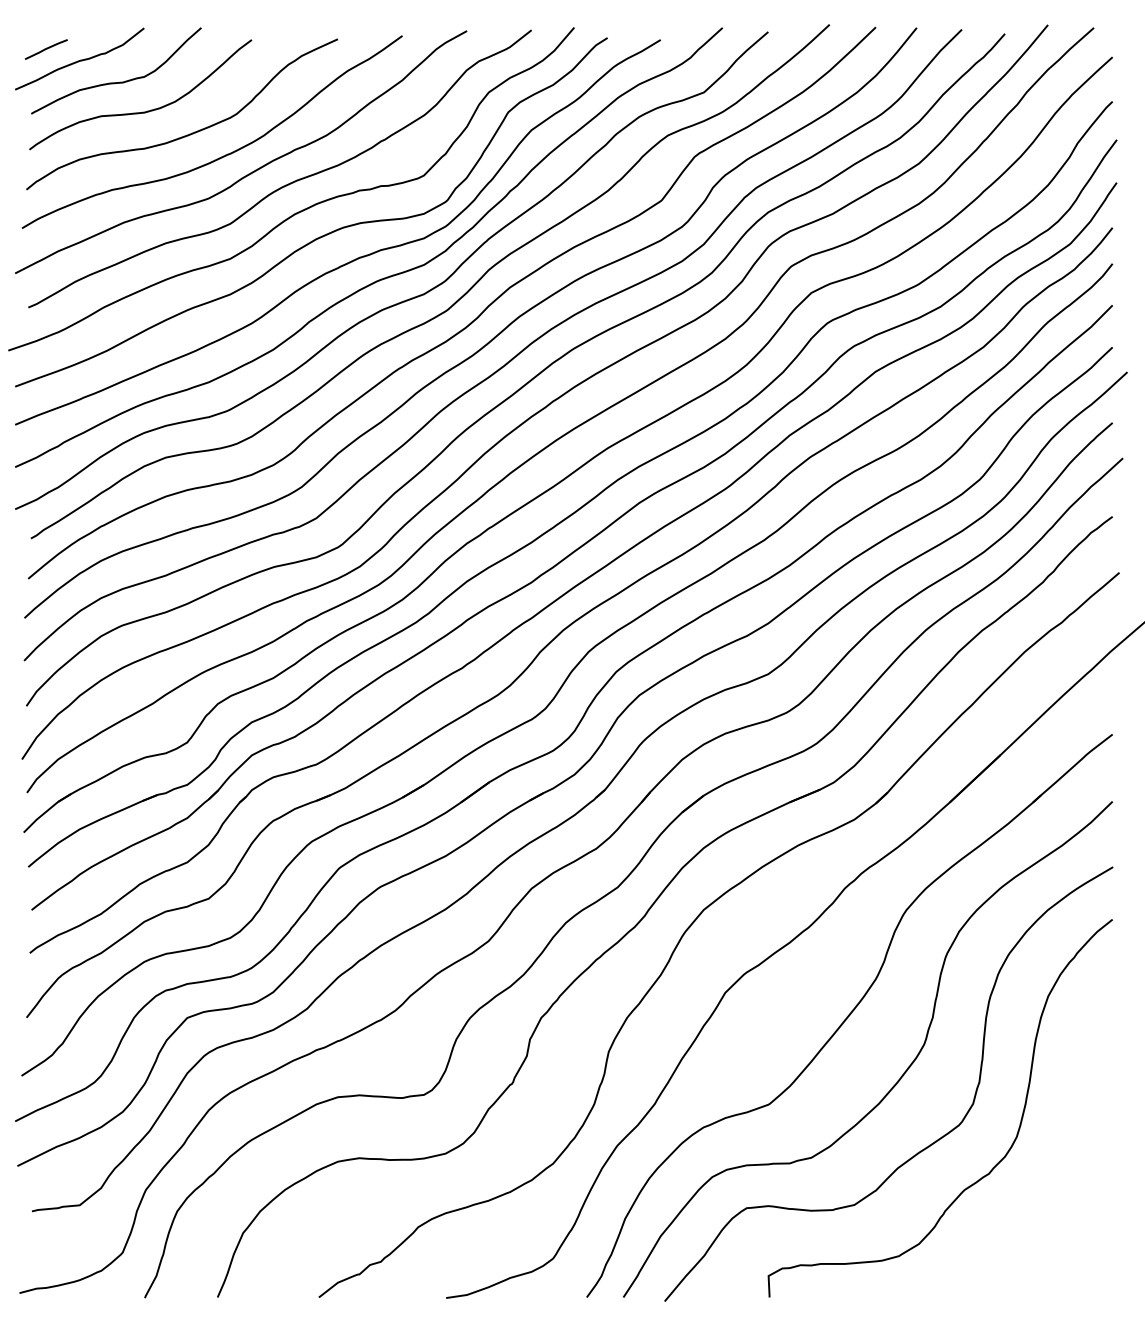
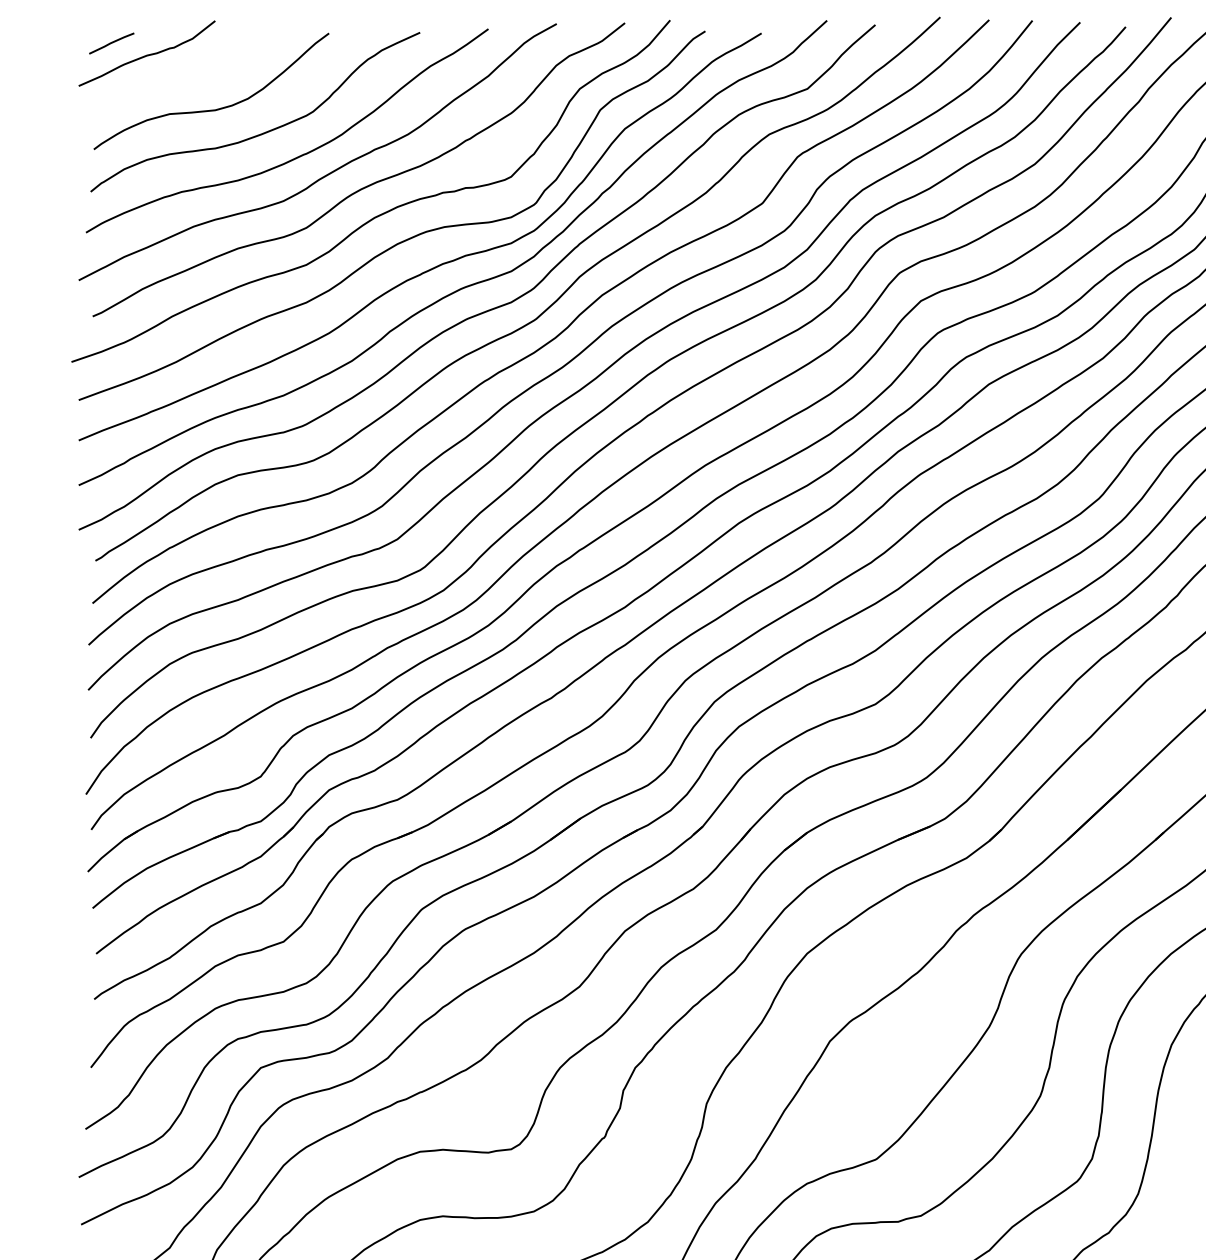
curve: (119, 81) -> (189, 77), removed

